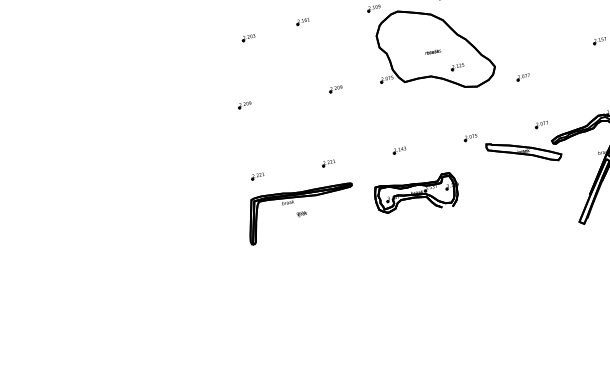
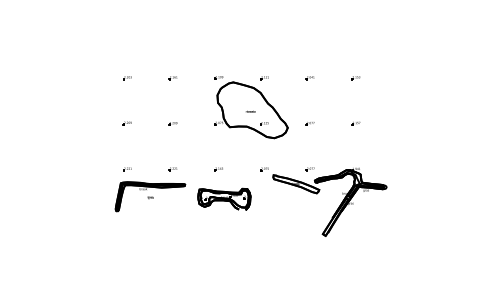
part: (248, 38) -> (127, 78), moved
part: (522, 77) -> (309, 123), moved
part: (334, 88) -> (172, 123), moved

